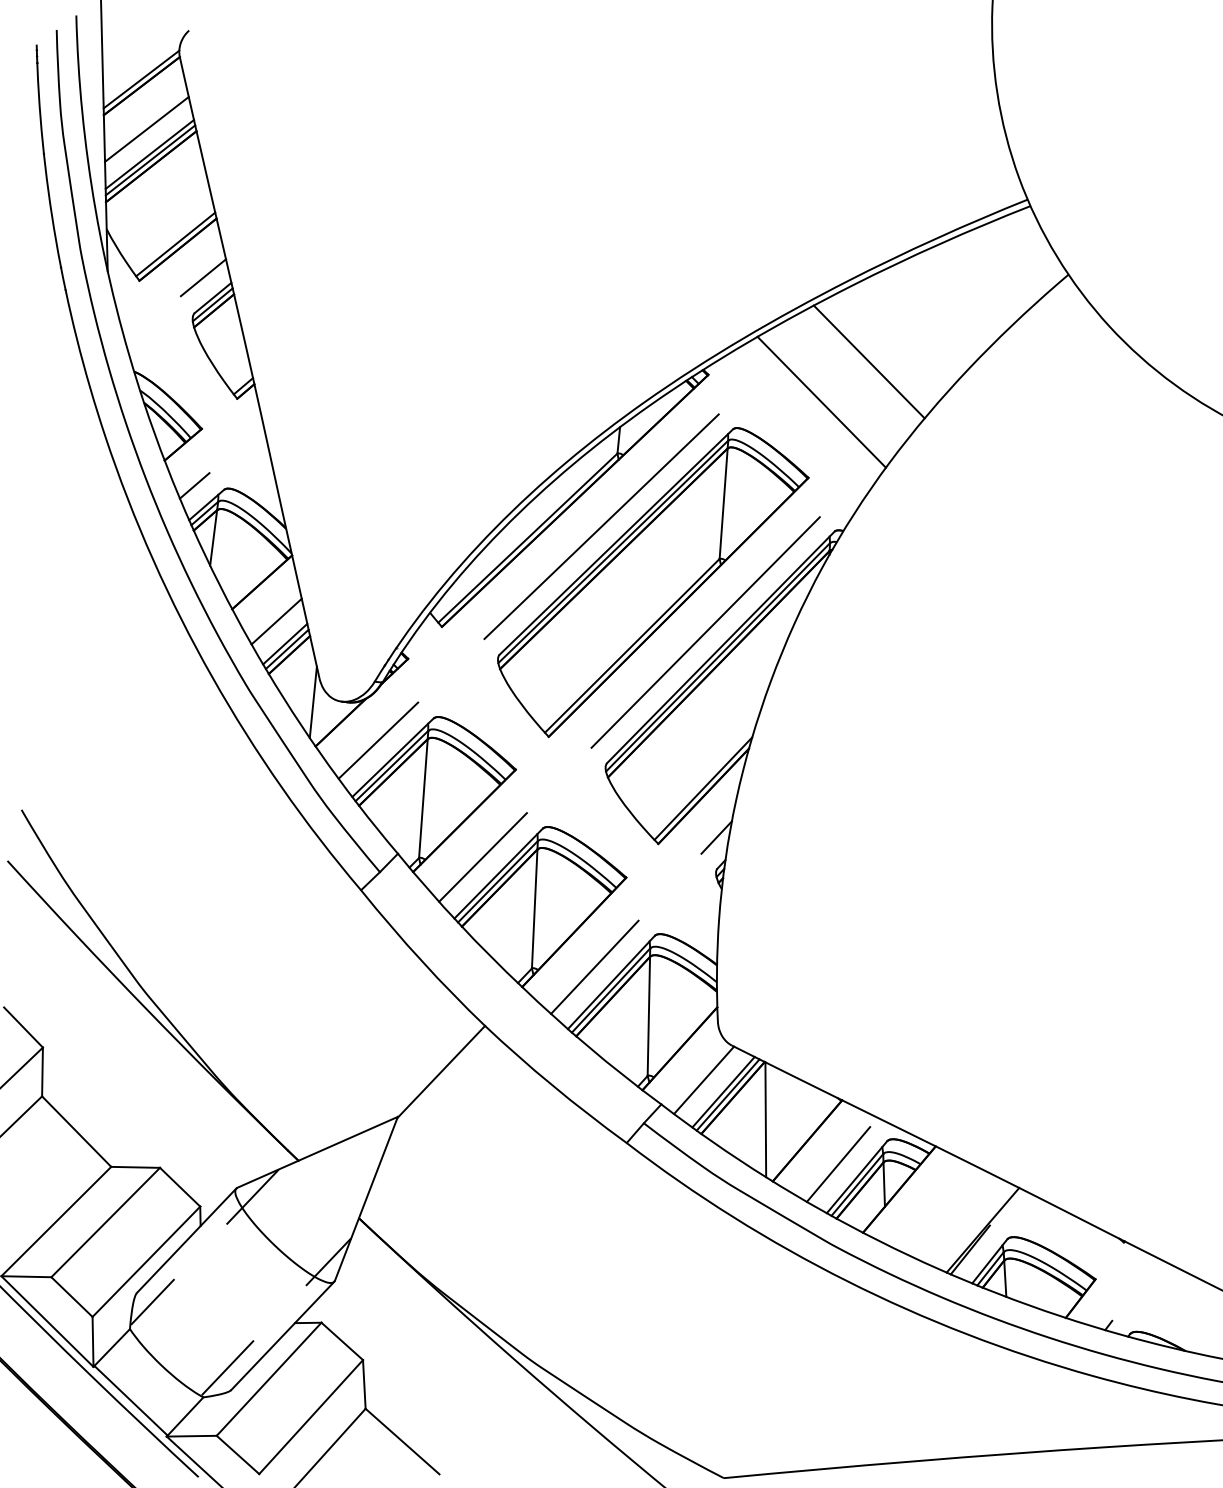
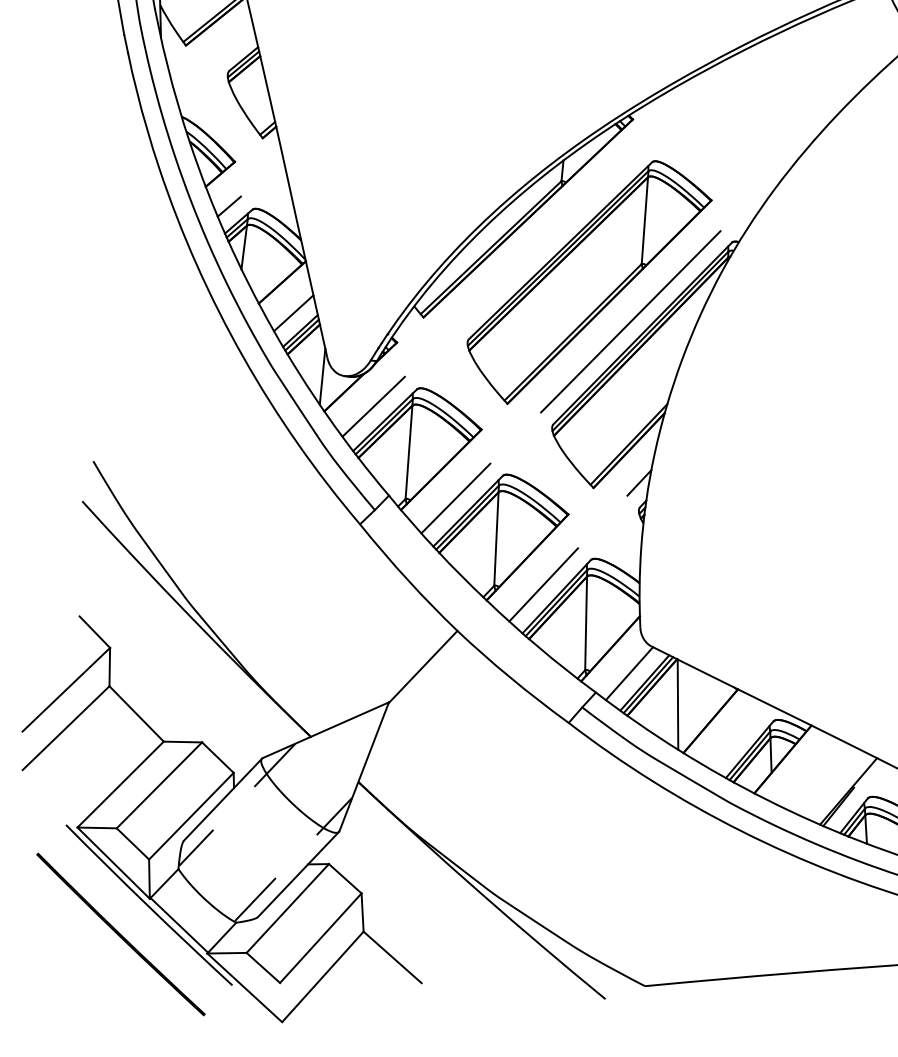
line: (203, 277) -> (236, 42), removed
line: (868, 361) -> (758, 108), removed
line: (821, 401) -> (721, 140), removed
line: (601, 526) -> (548, 238), removed
line: (838, 1164) -> (735, 739), removed

